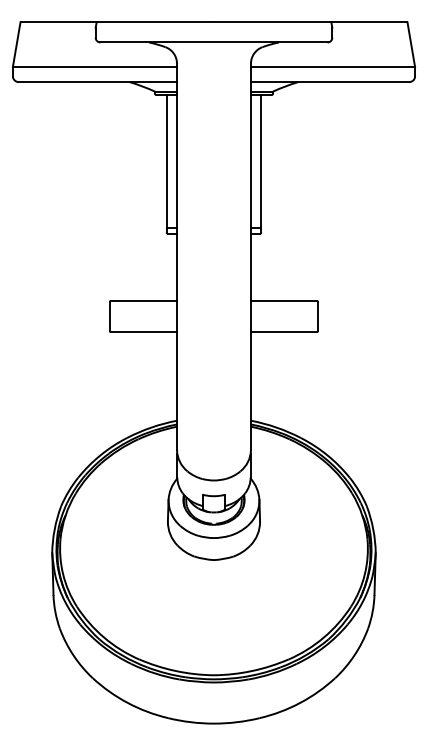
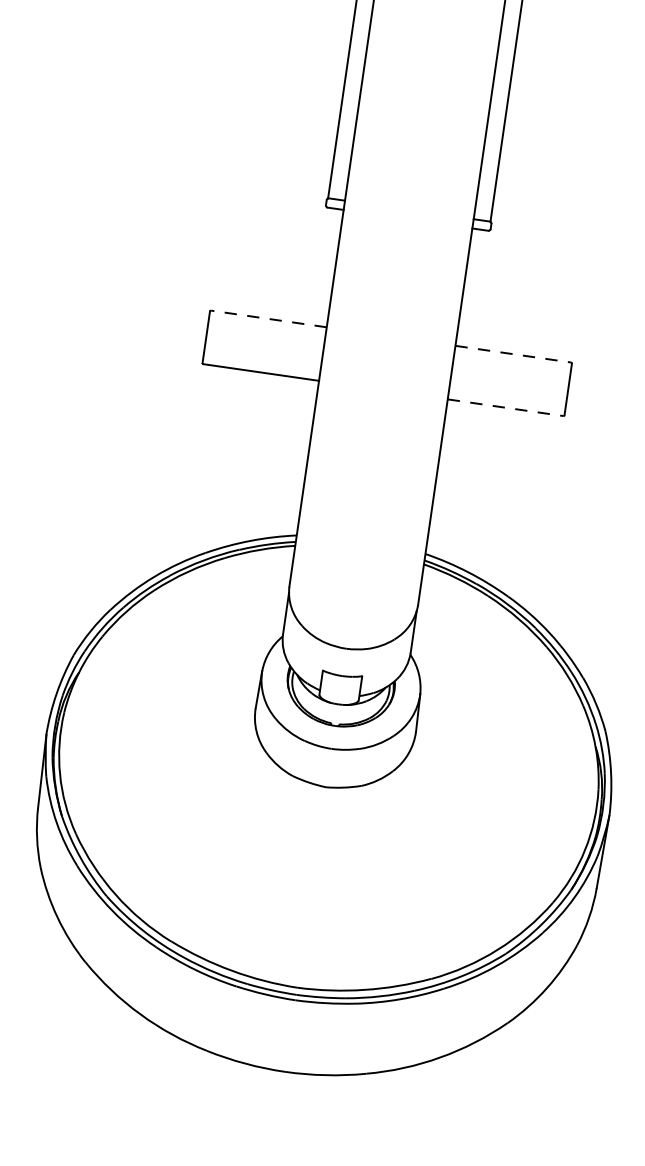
line: (143, 301) -> (268, 319), solid -> dashed
line: (284, 301) -> (513, 354), solid -> dashed
line: (284, 331) -> (506, 407), solid -> dashed

